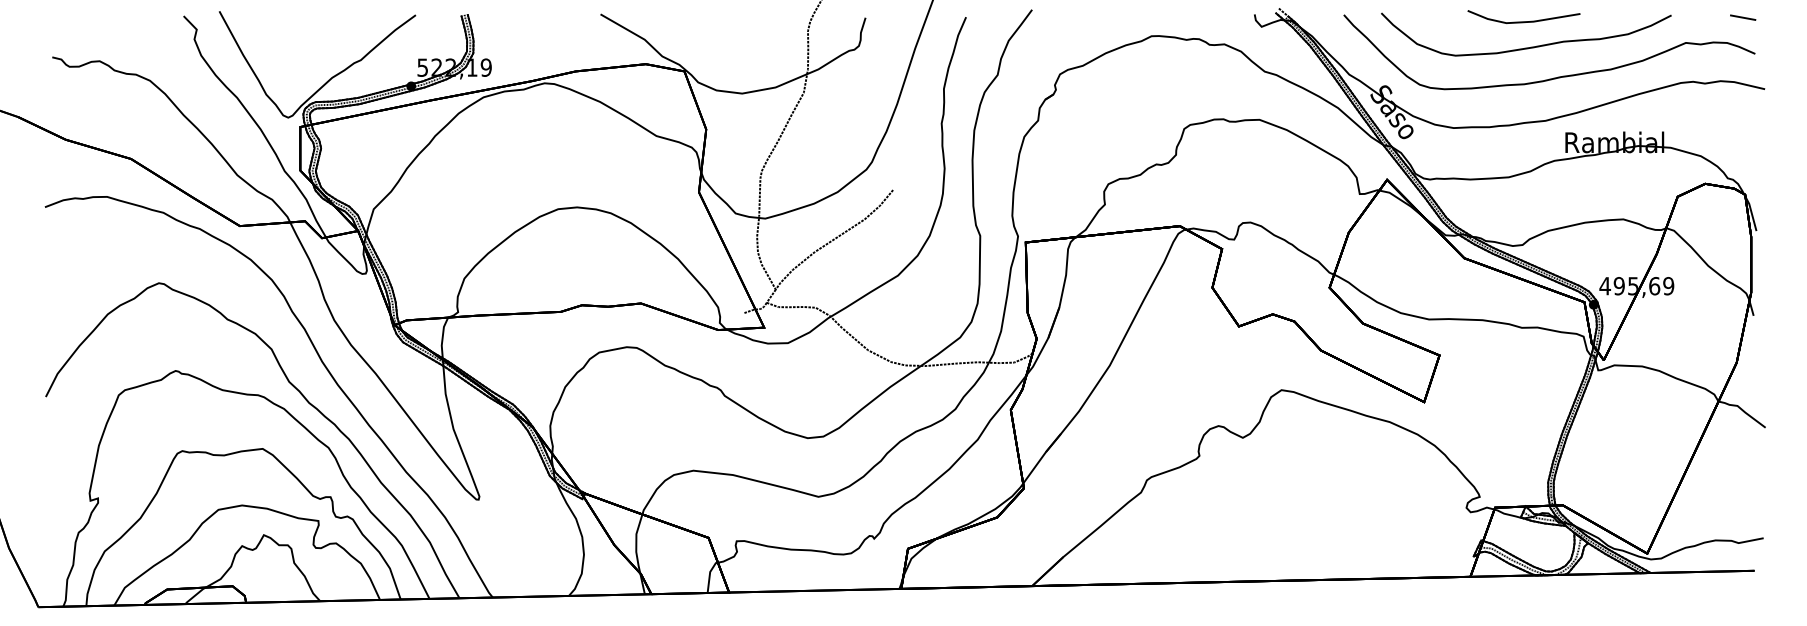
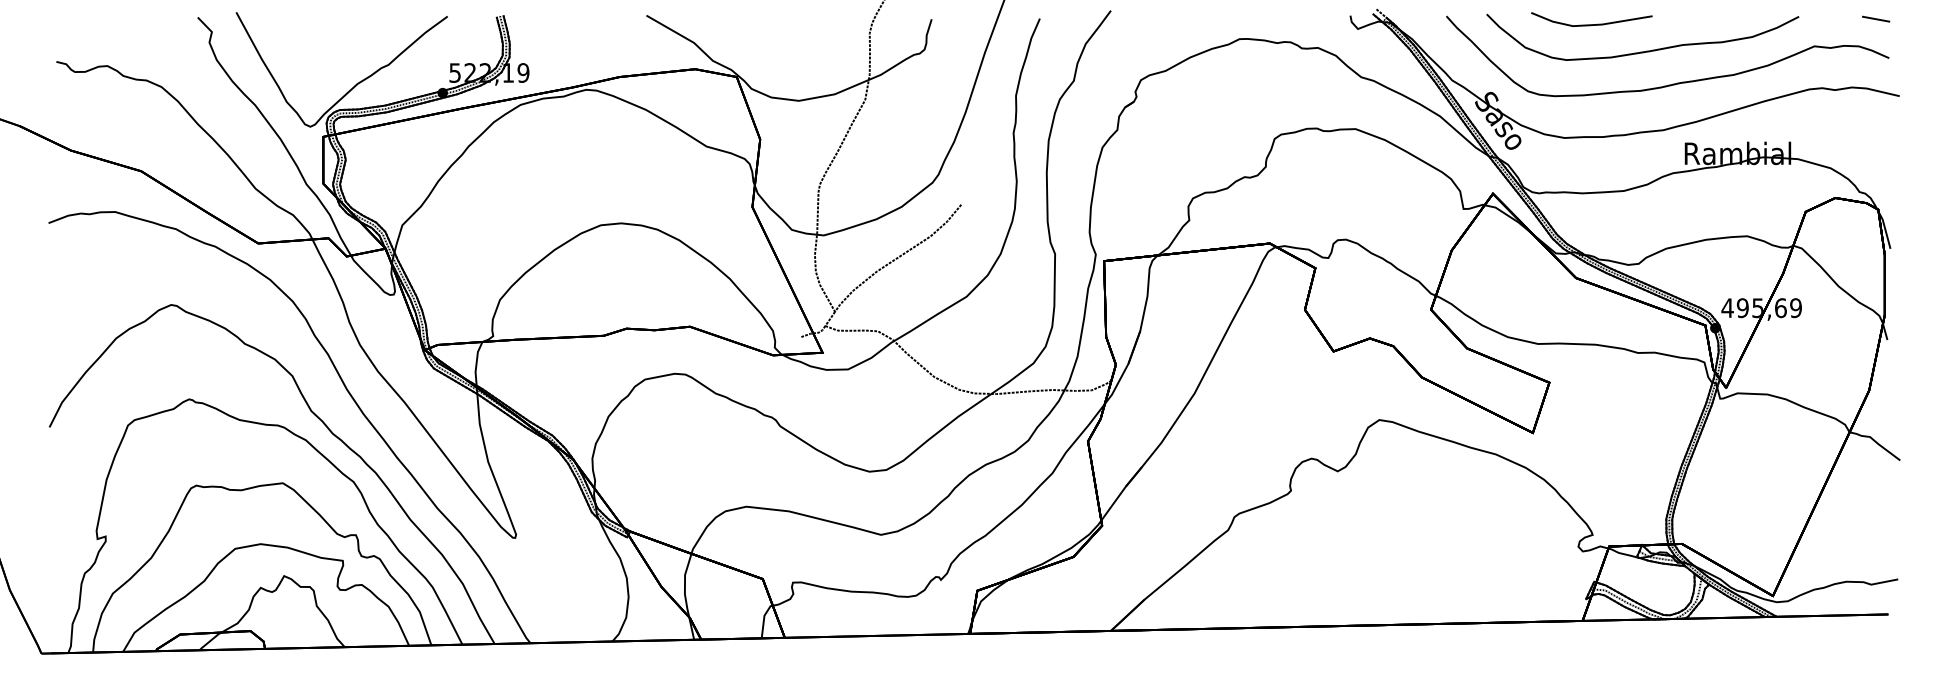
part: (1523, 16) -> (1591, 18), moved

